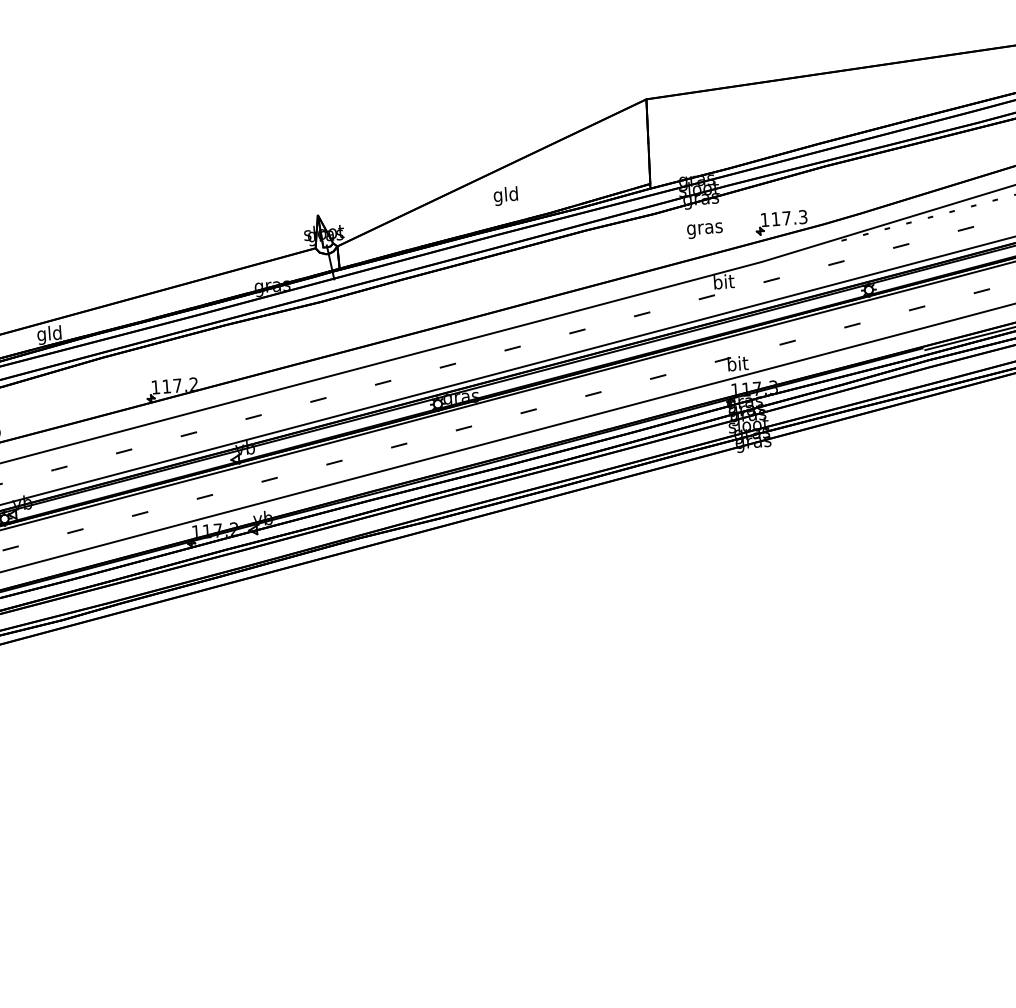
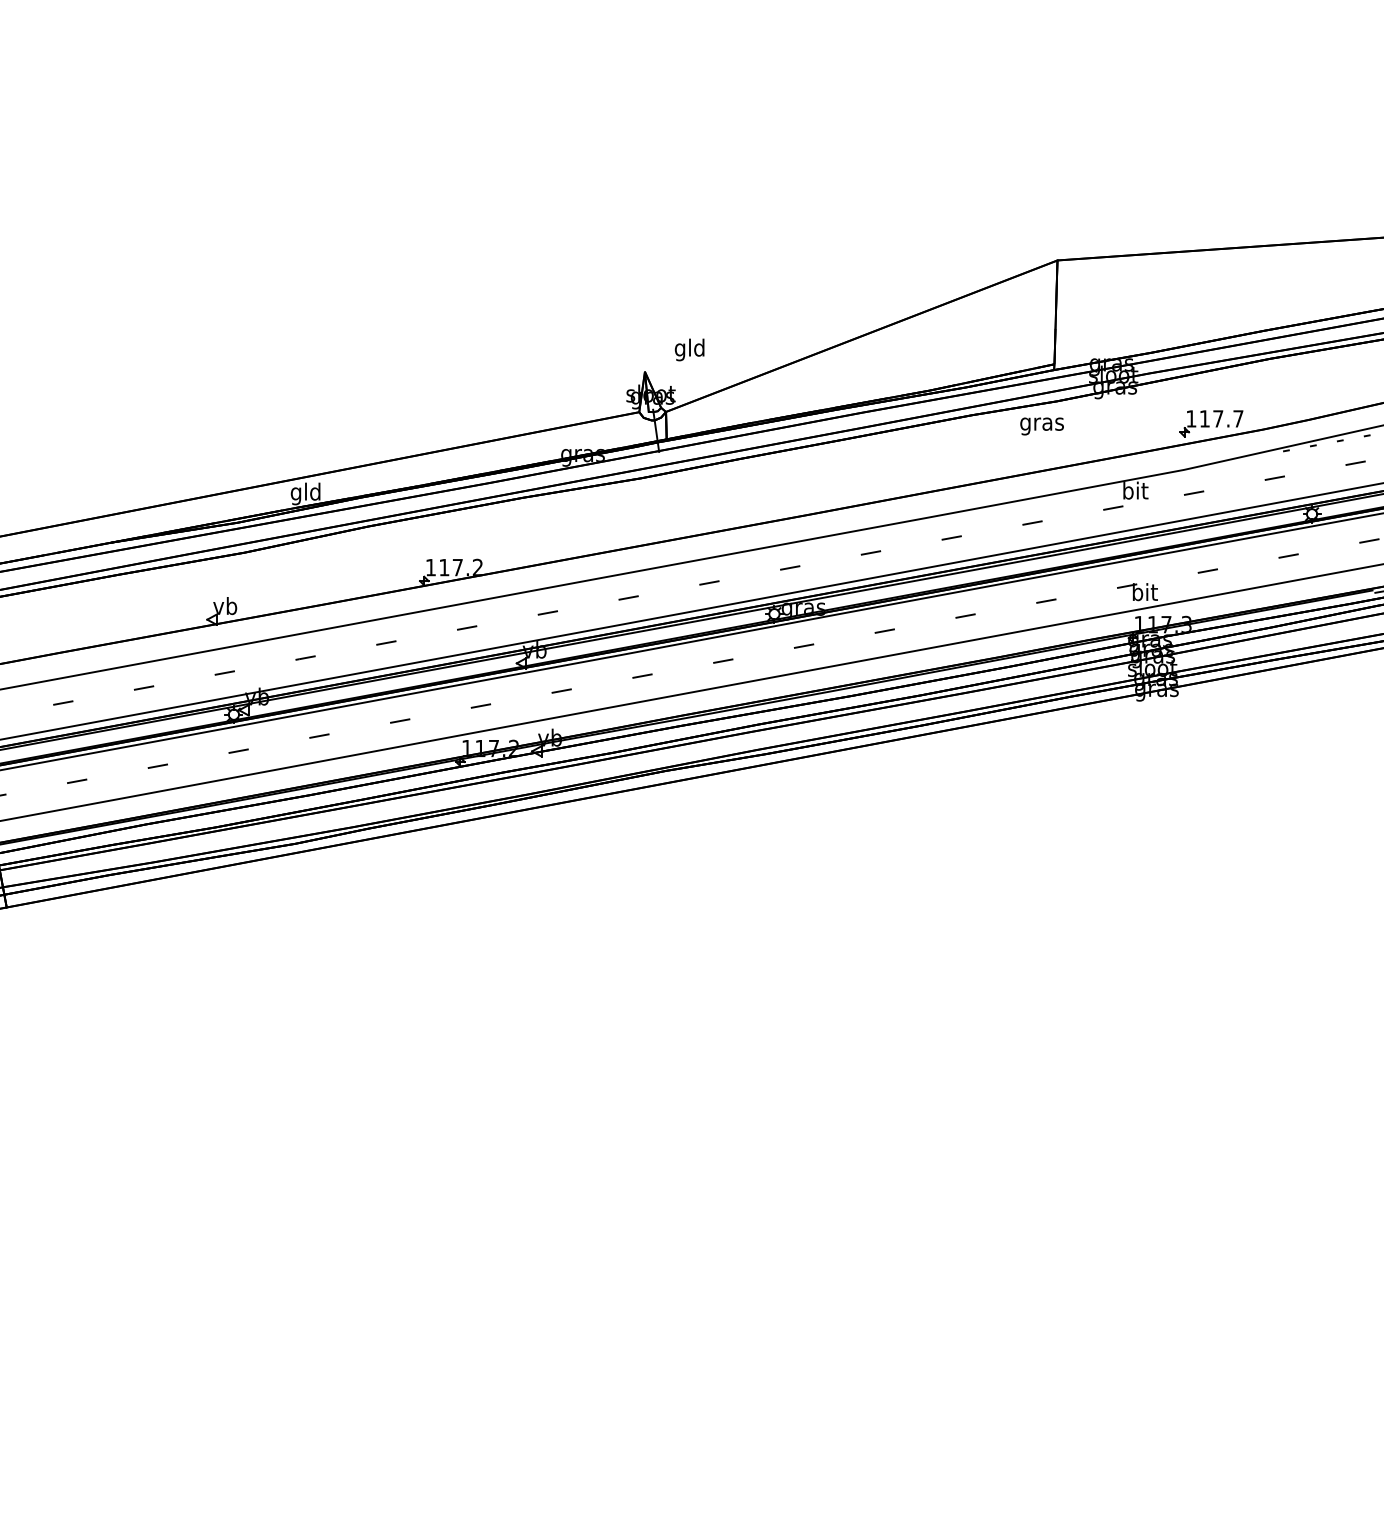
text: (505, 195) -> (689, 349), moved
text: (803, 216) -> (1238, 418), 117.3 -> 117.7
text: (704, 230) -> (1041, 426), moved

